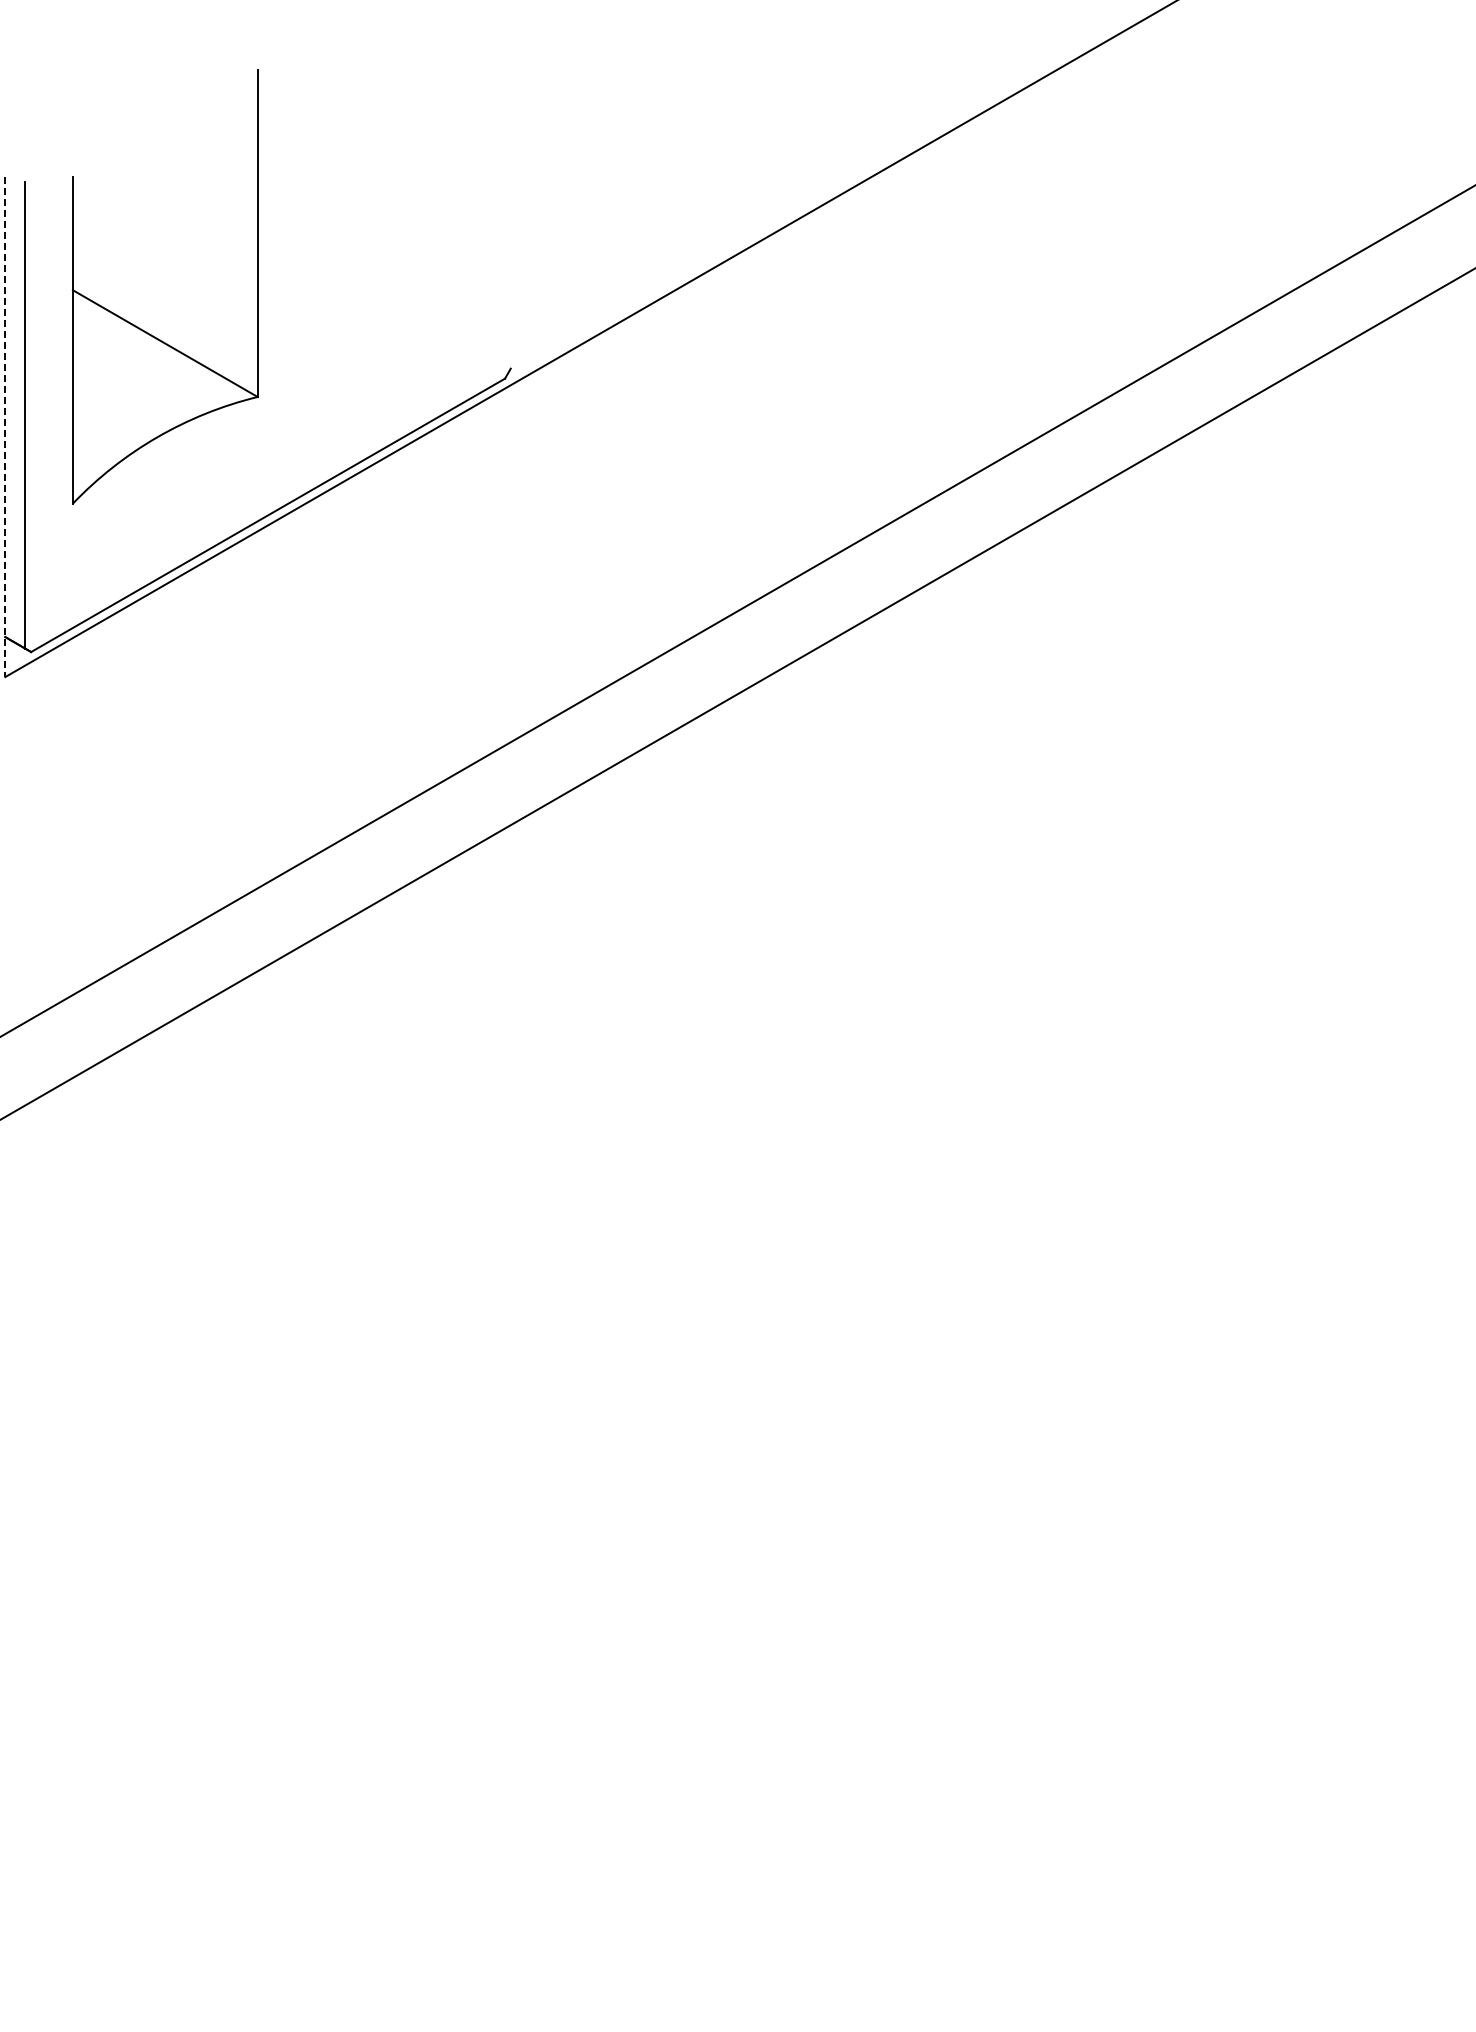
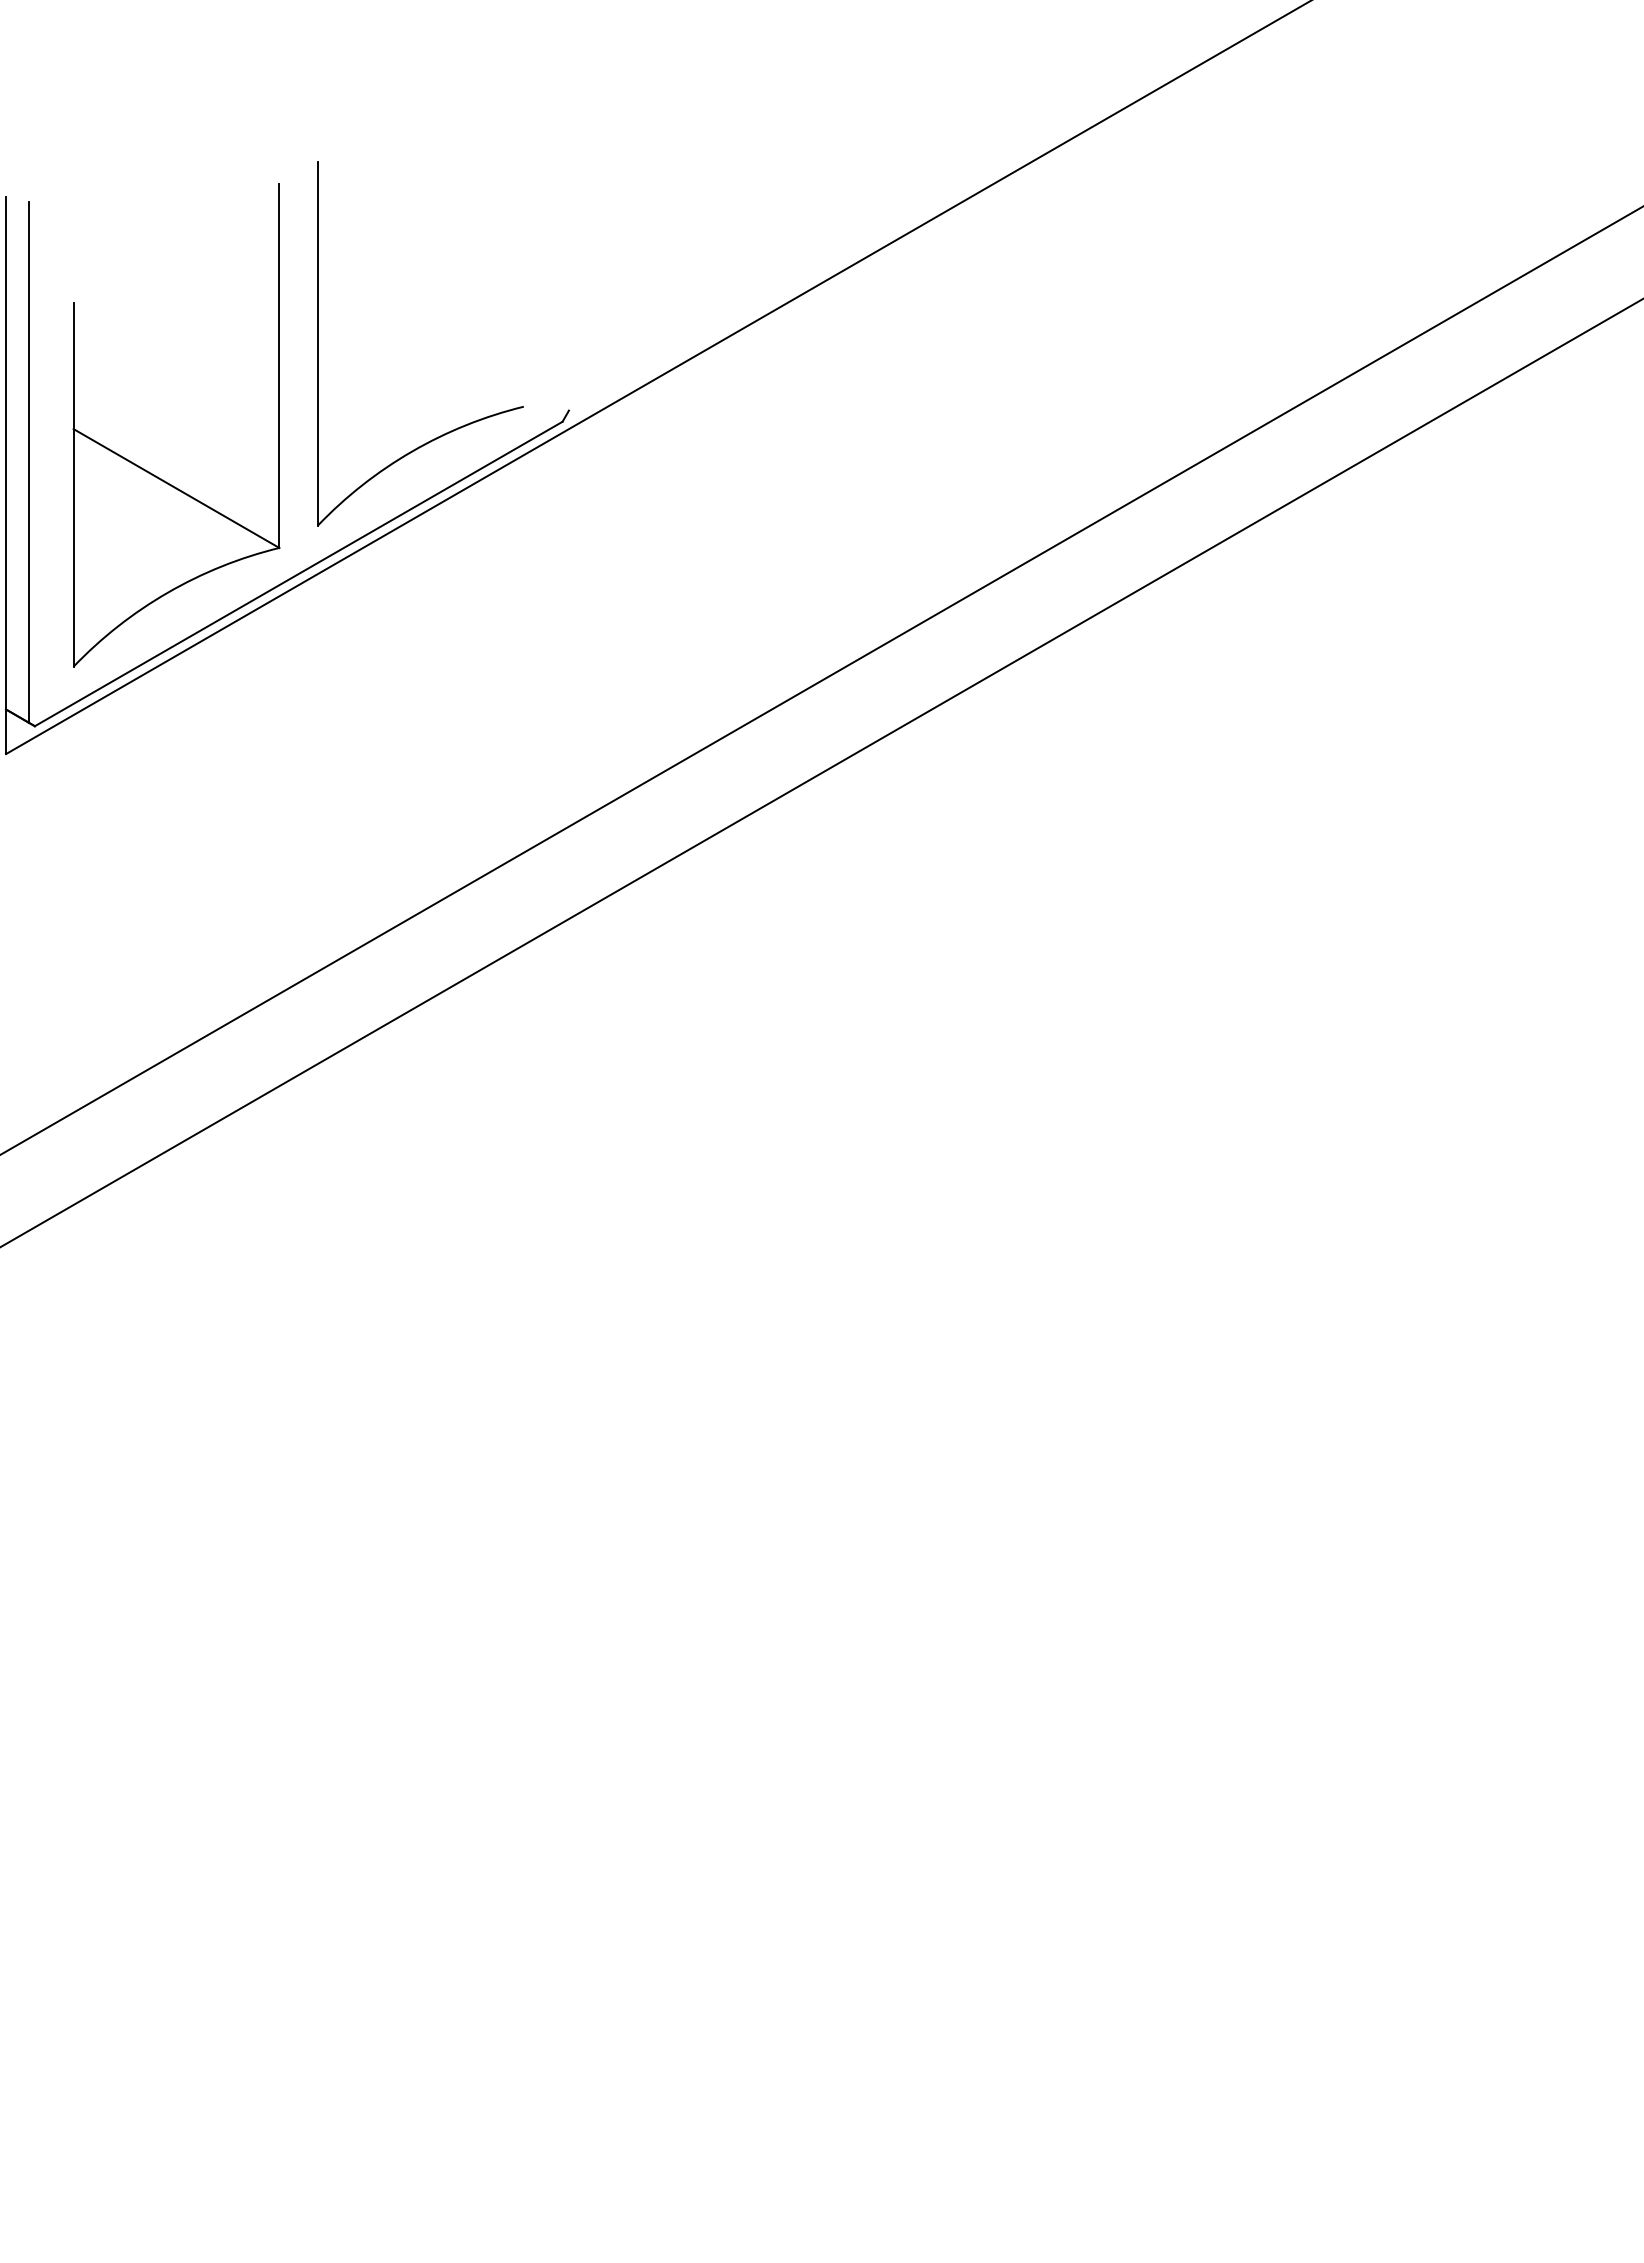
part: (143, 329) -> (152, 472), moved
part: (406, 385) -> (452, 429), added
line: (5, 427) -> (6, 476), dashed -> solid

